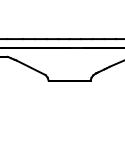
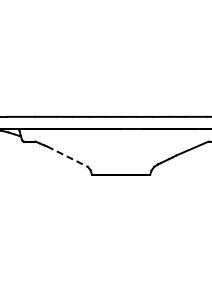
line: (30, 67) -> (67, 156), solid -> dashed

